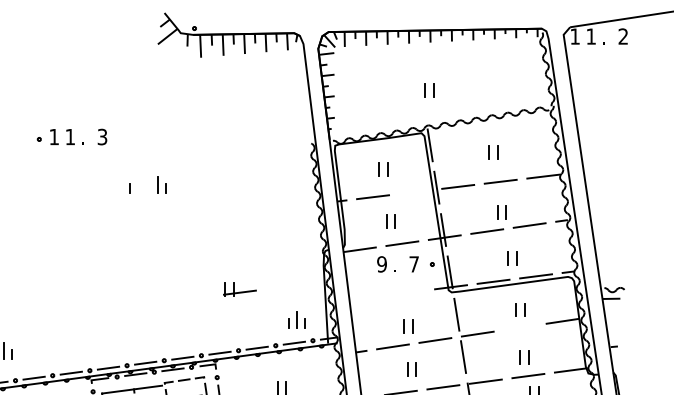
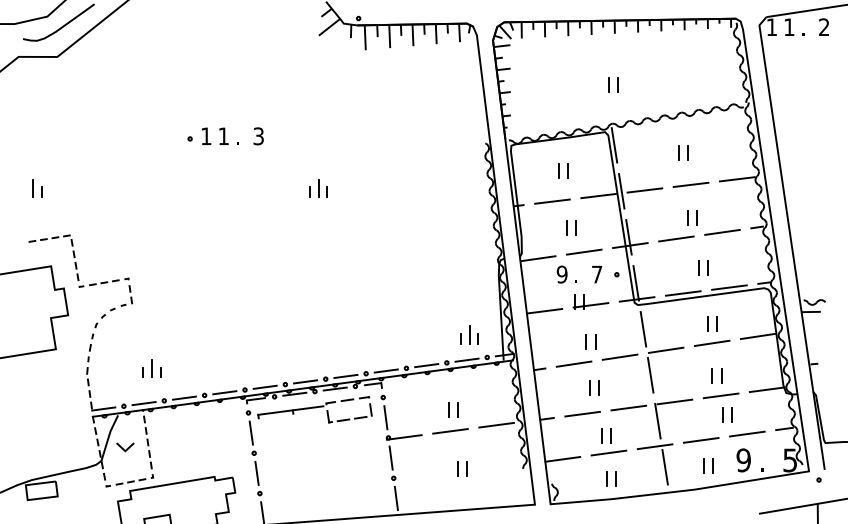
line: (129, 187) -> (309, 191), moved
line: (415, 191) -> (598, 195), added
part: (239, 289) -> (590, 301), moved
line: (365, 298) -> (544, 311), added
line: (519, 326) -> (711, 342), added

